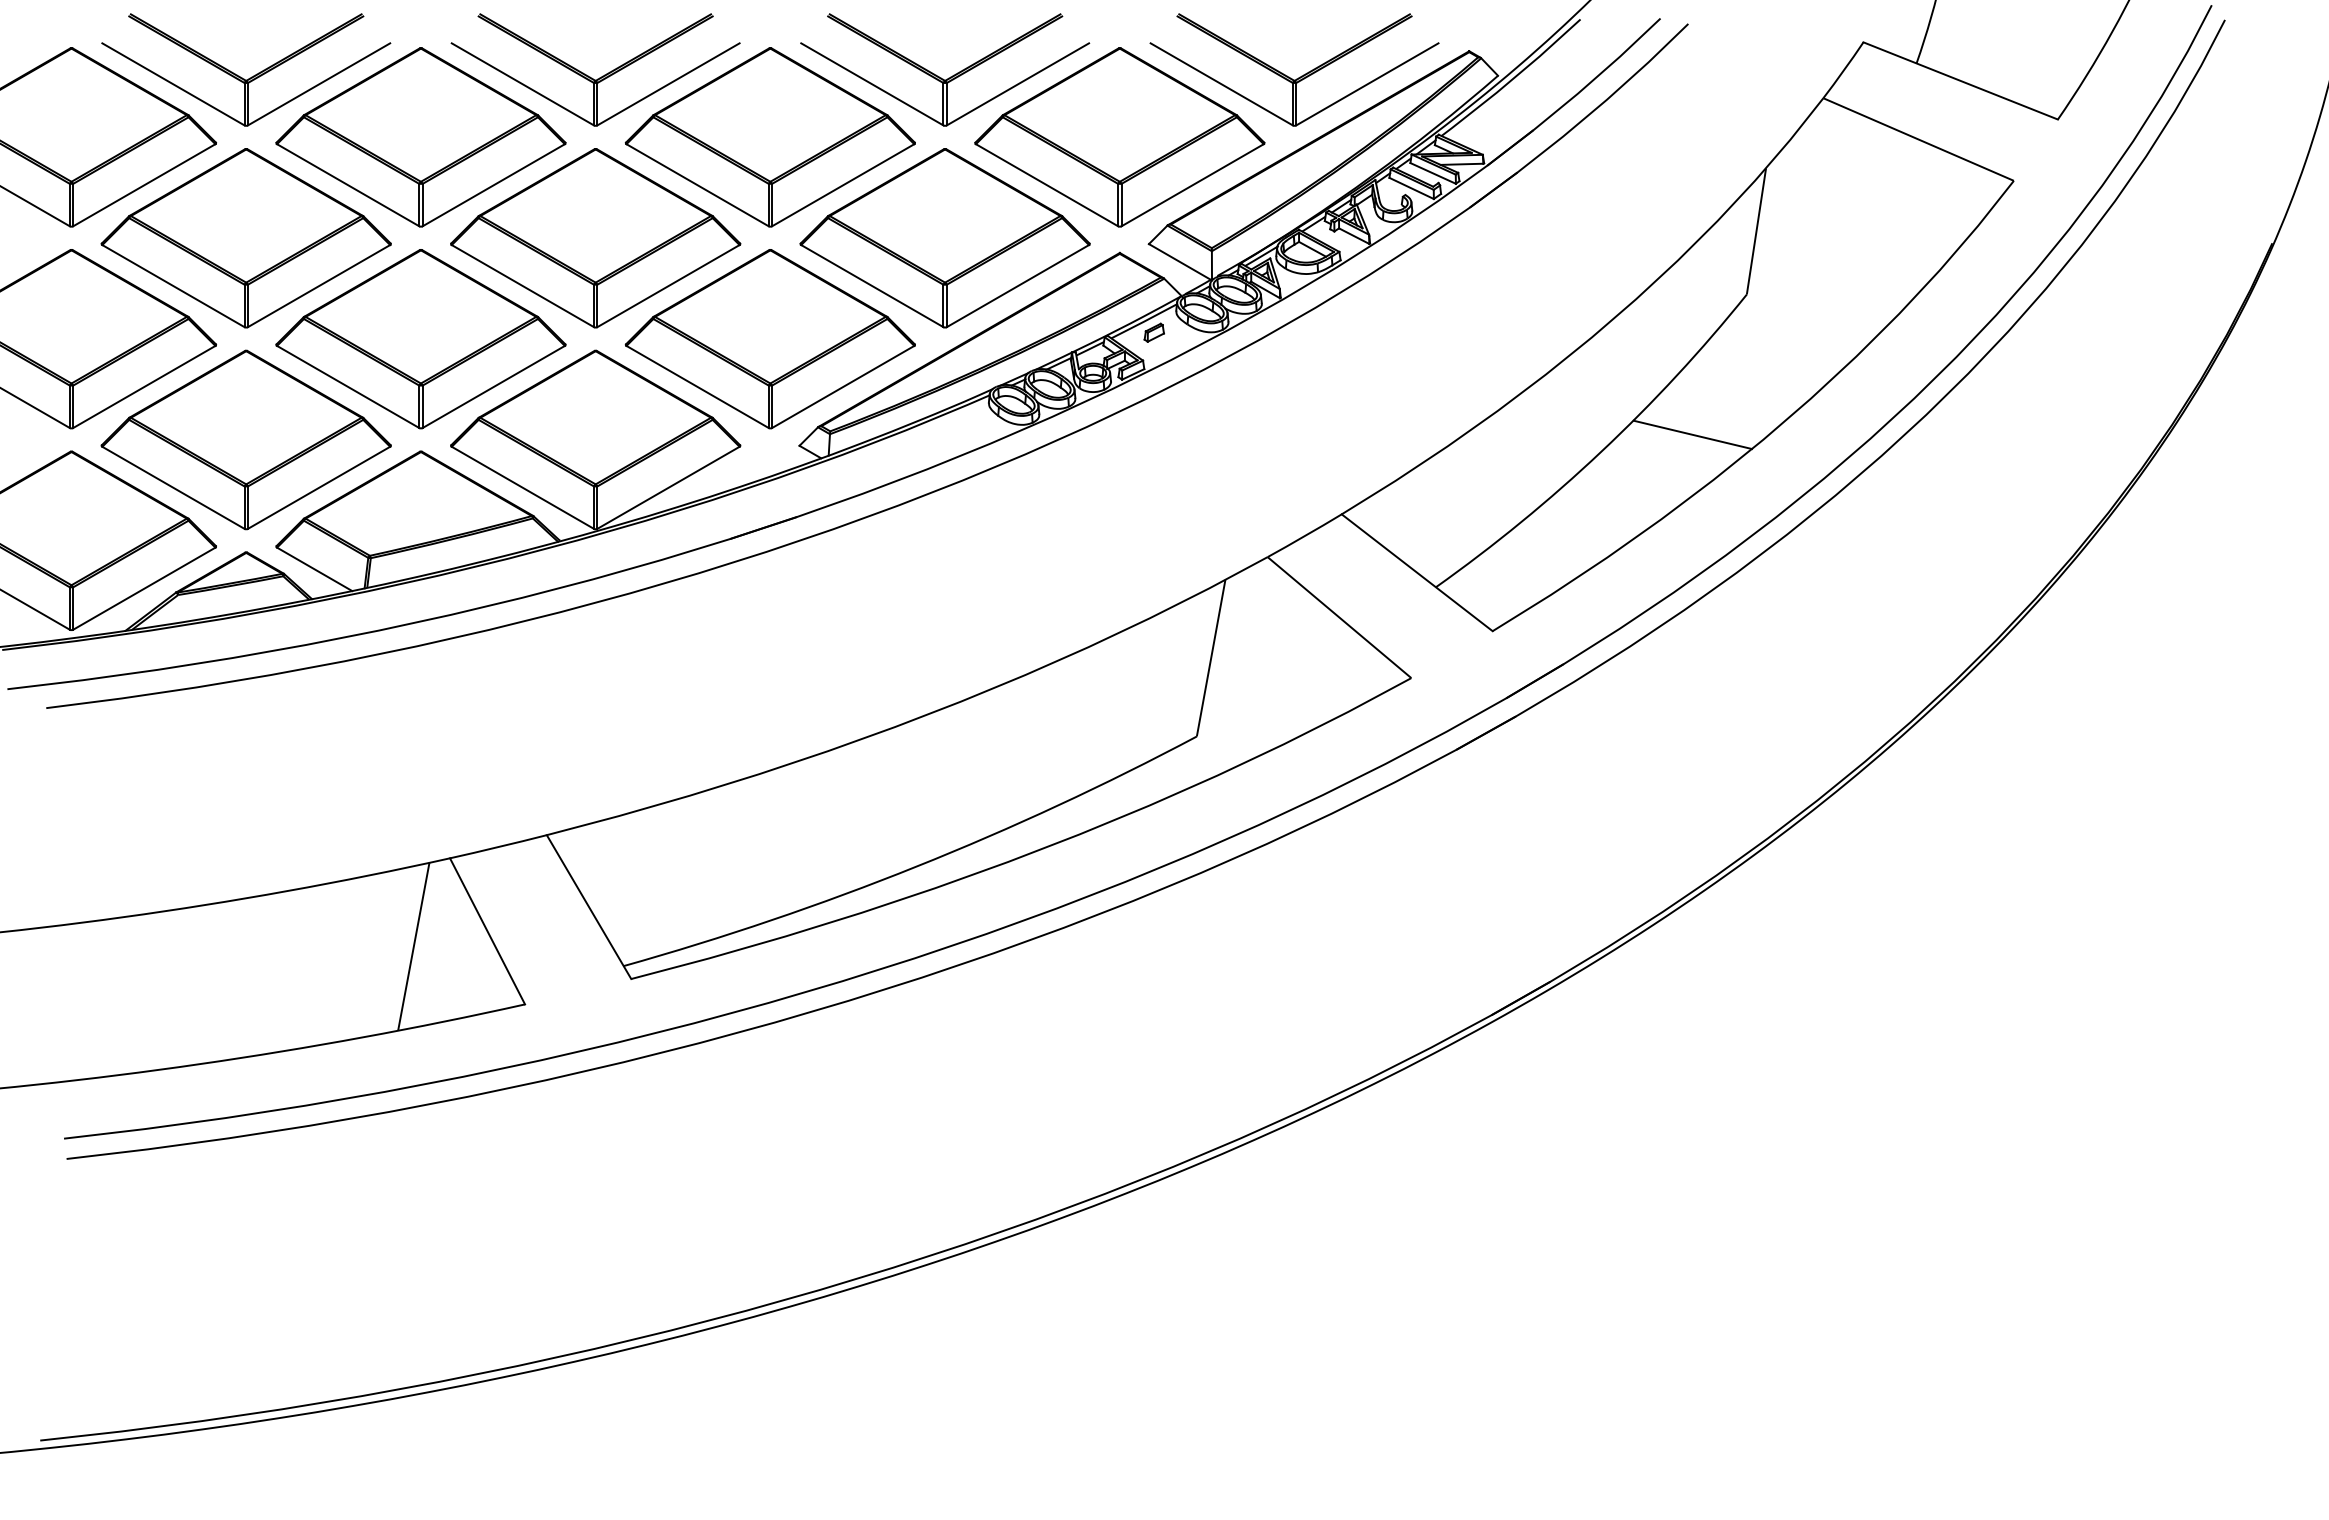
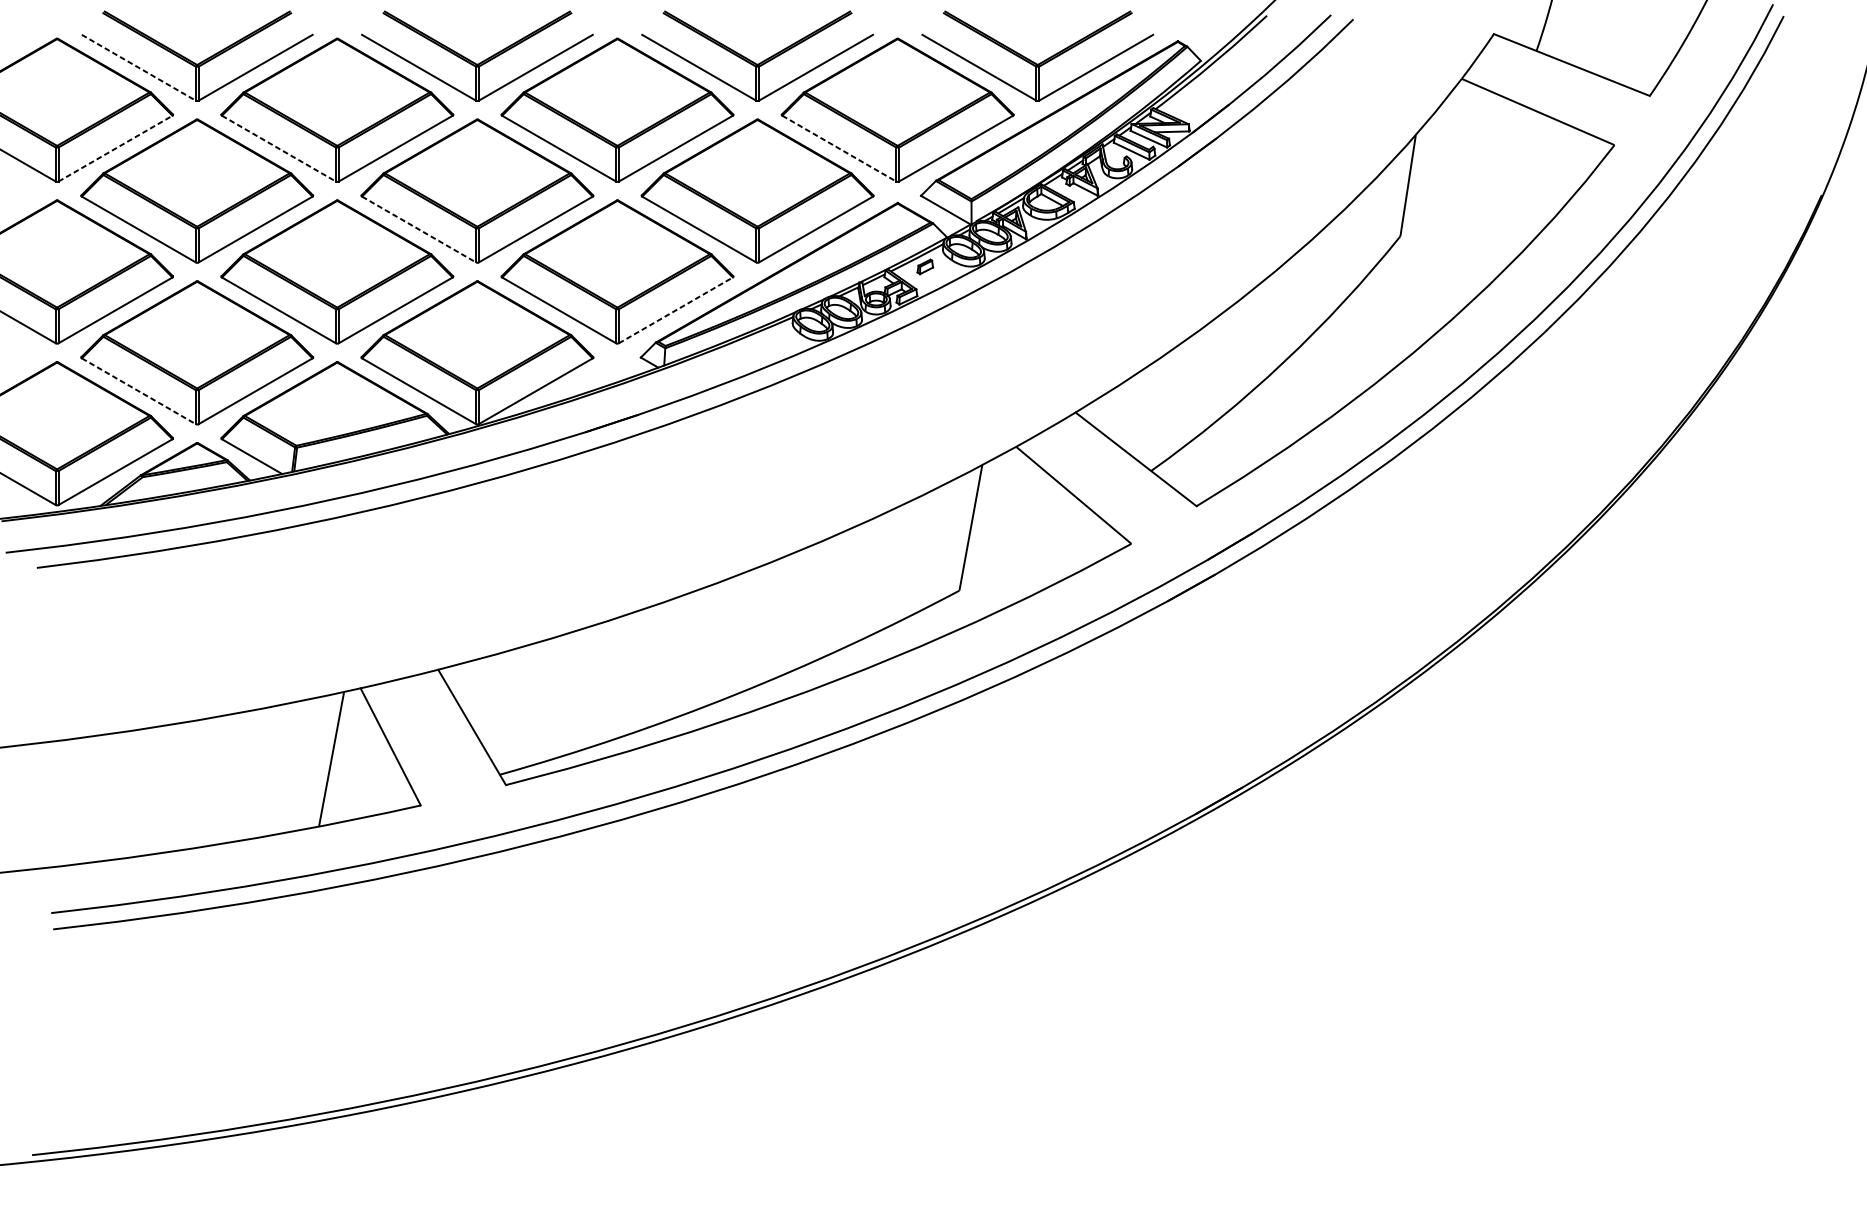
line: (173, 84) -> (138, 67), solid -> dashed
line: (144, 185) -> (115, 148), solid -> dashed
line: (348, 185) -> (279, 148), solid -> dashed
line: (1047, 185) -> (839, 148), solid -> dashed
line: (523, 286) -> (419, 229), solid -> dashed
line: (843, 386) -> (676, 310), solid -> dashed
line: (1692, 434) -> (1356, 348), removed
line: (173, 488) -> (138, 391), solid -> dashed

